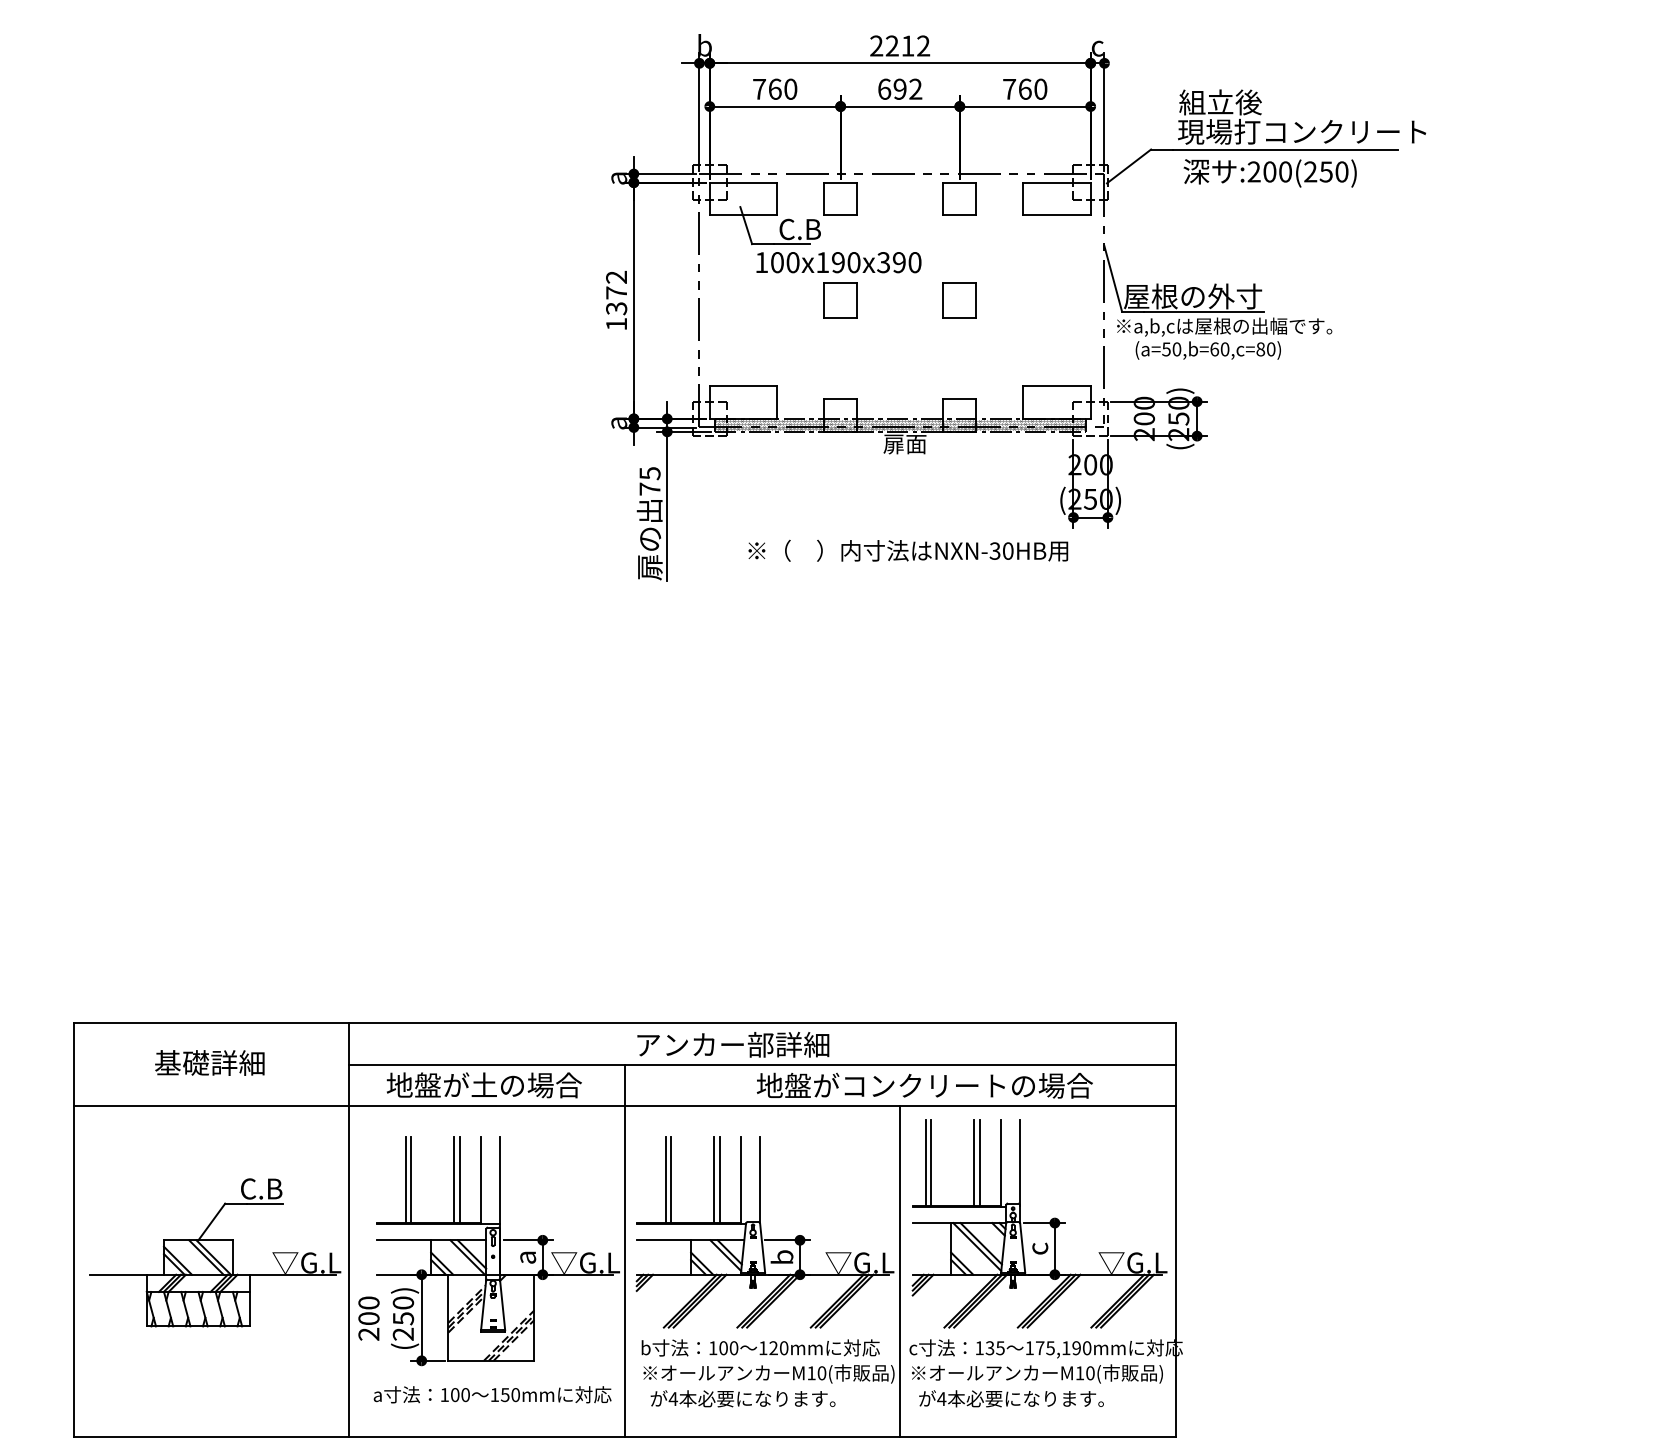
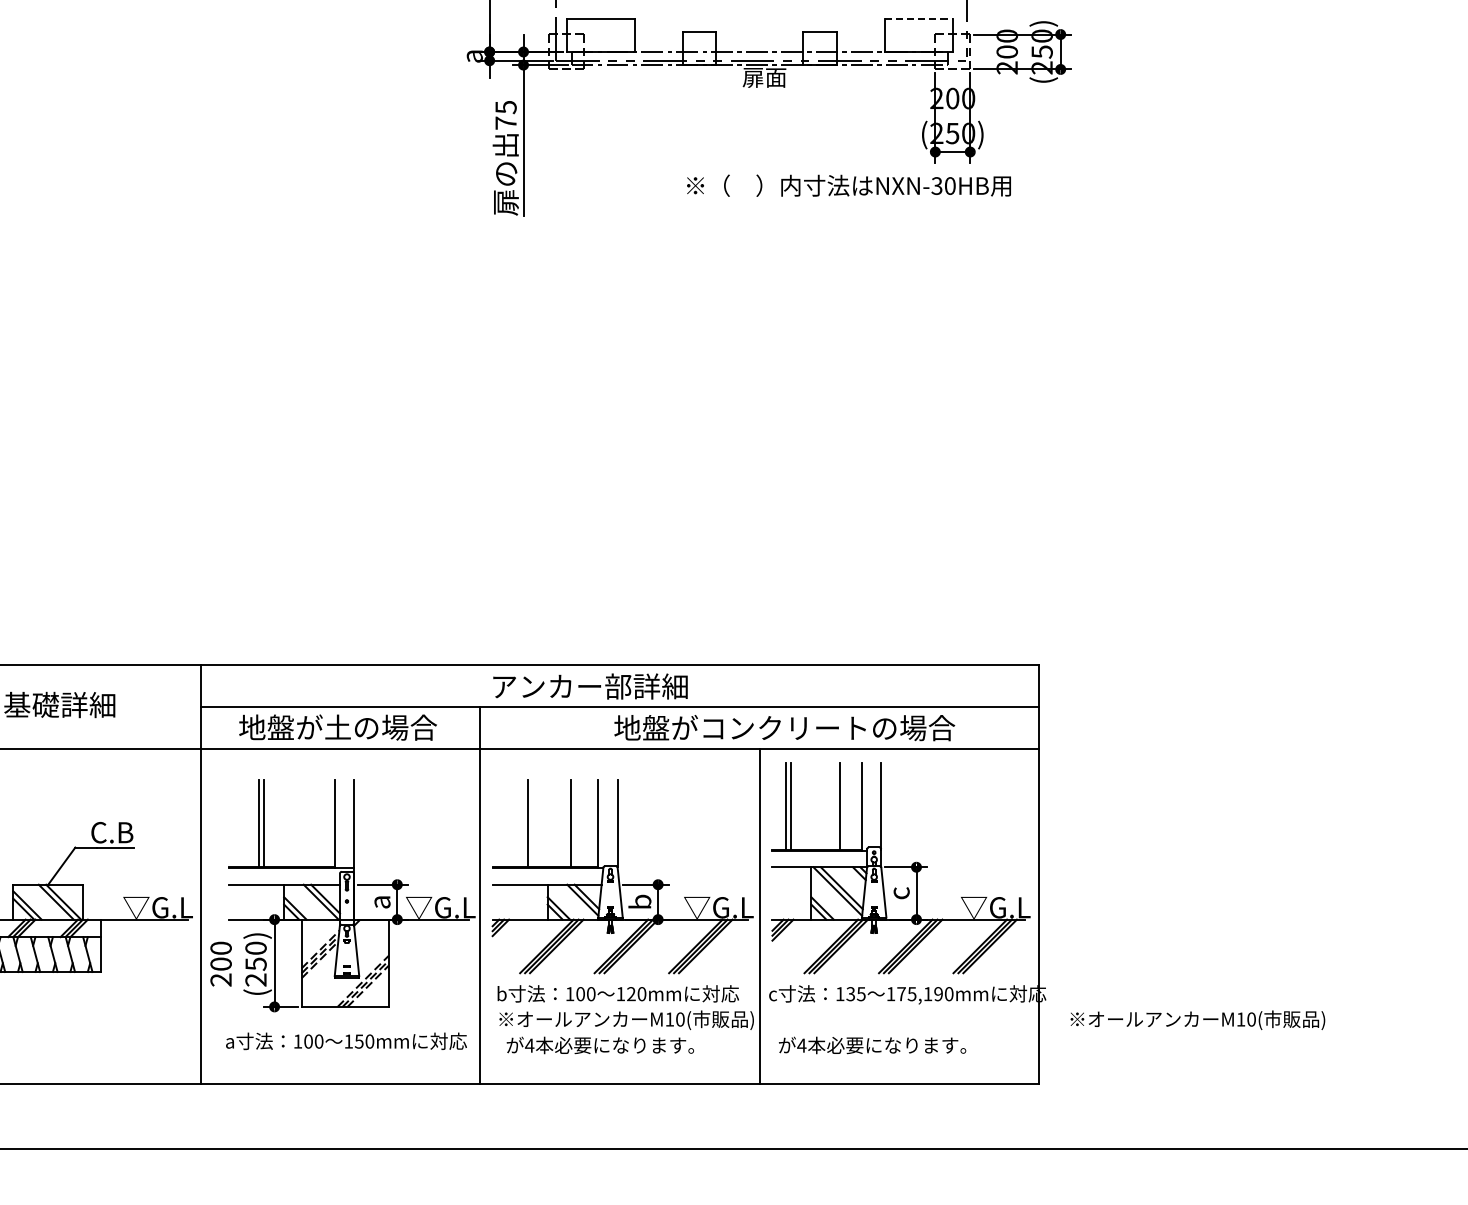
line: (1057, 386) -> (919, 19), solid -> dashed
hatch: (899, 425) -> (758, 58), removed
text: (908, 550) -> (849, 185), moved
line: (974, 1162) -> (835, 805), removed
line: (454, 1179) -> (307, 823), removed
line: (459, 1179) -> (312, 823), removed
line: (666, 1179) -> (522, 823), removed
line: (719, 1179) -> (576, 823), removed
text: (1037, 1373) -> (1197, 1019), moved

